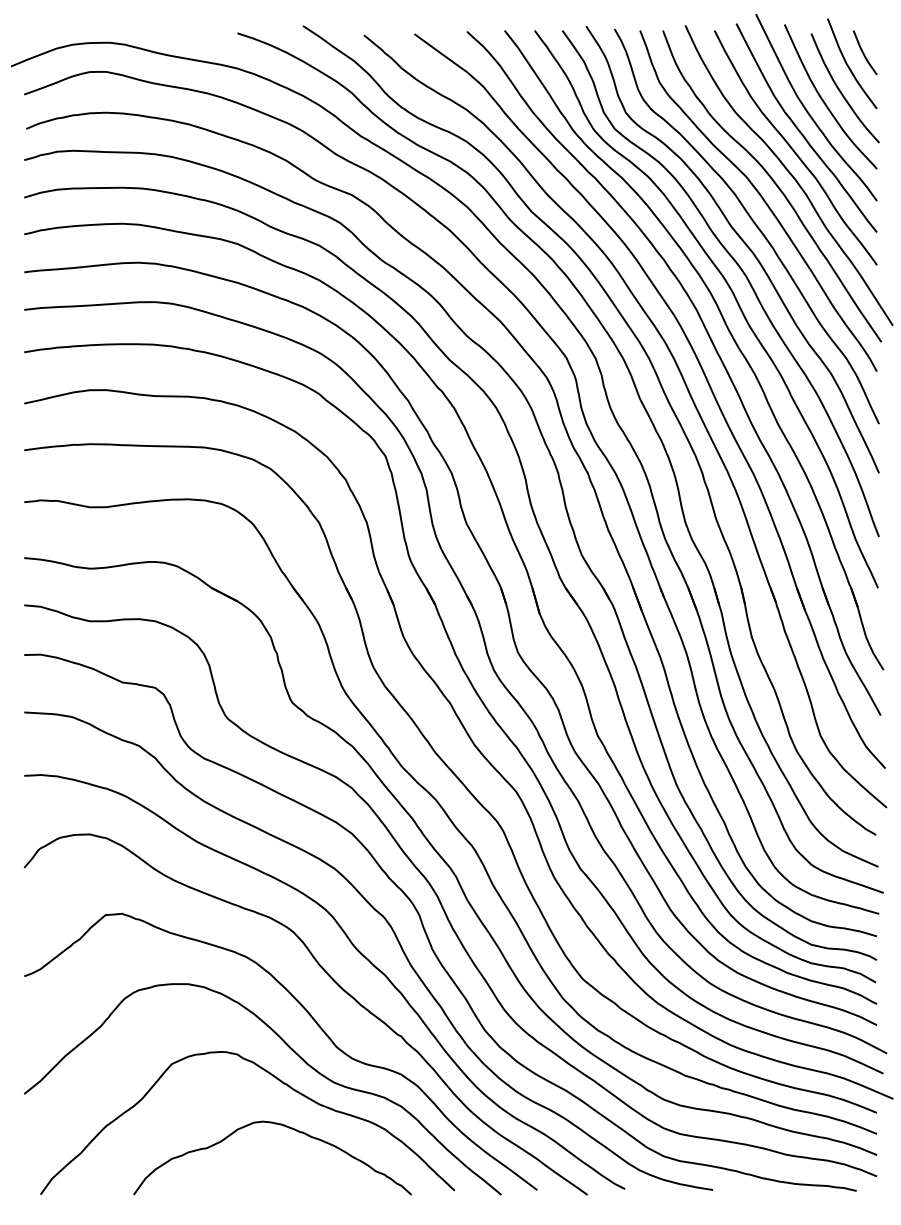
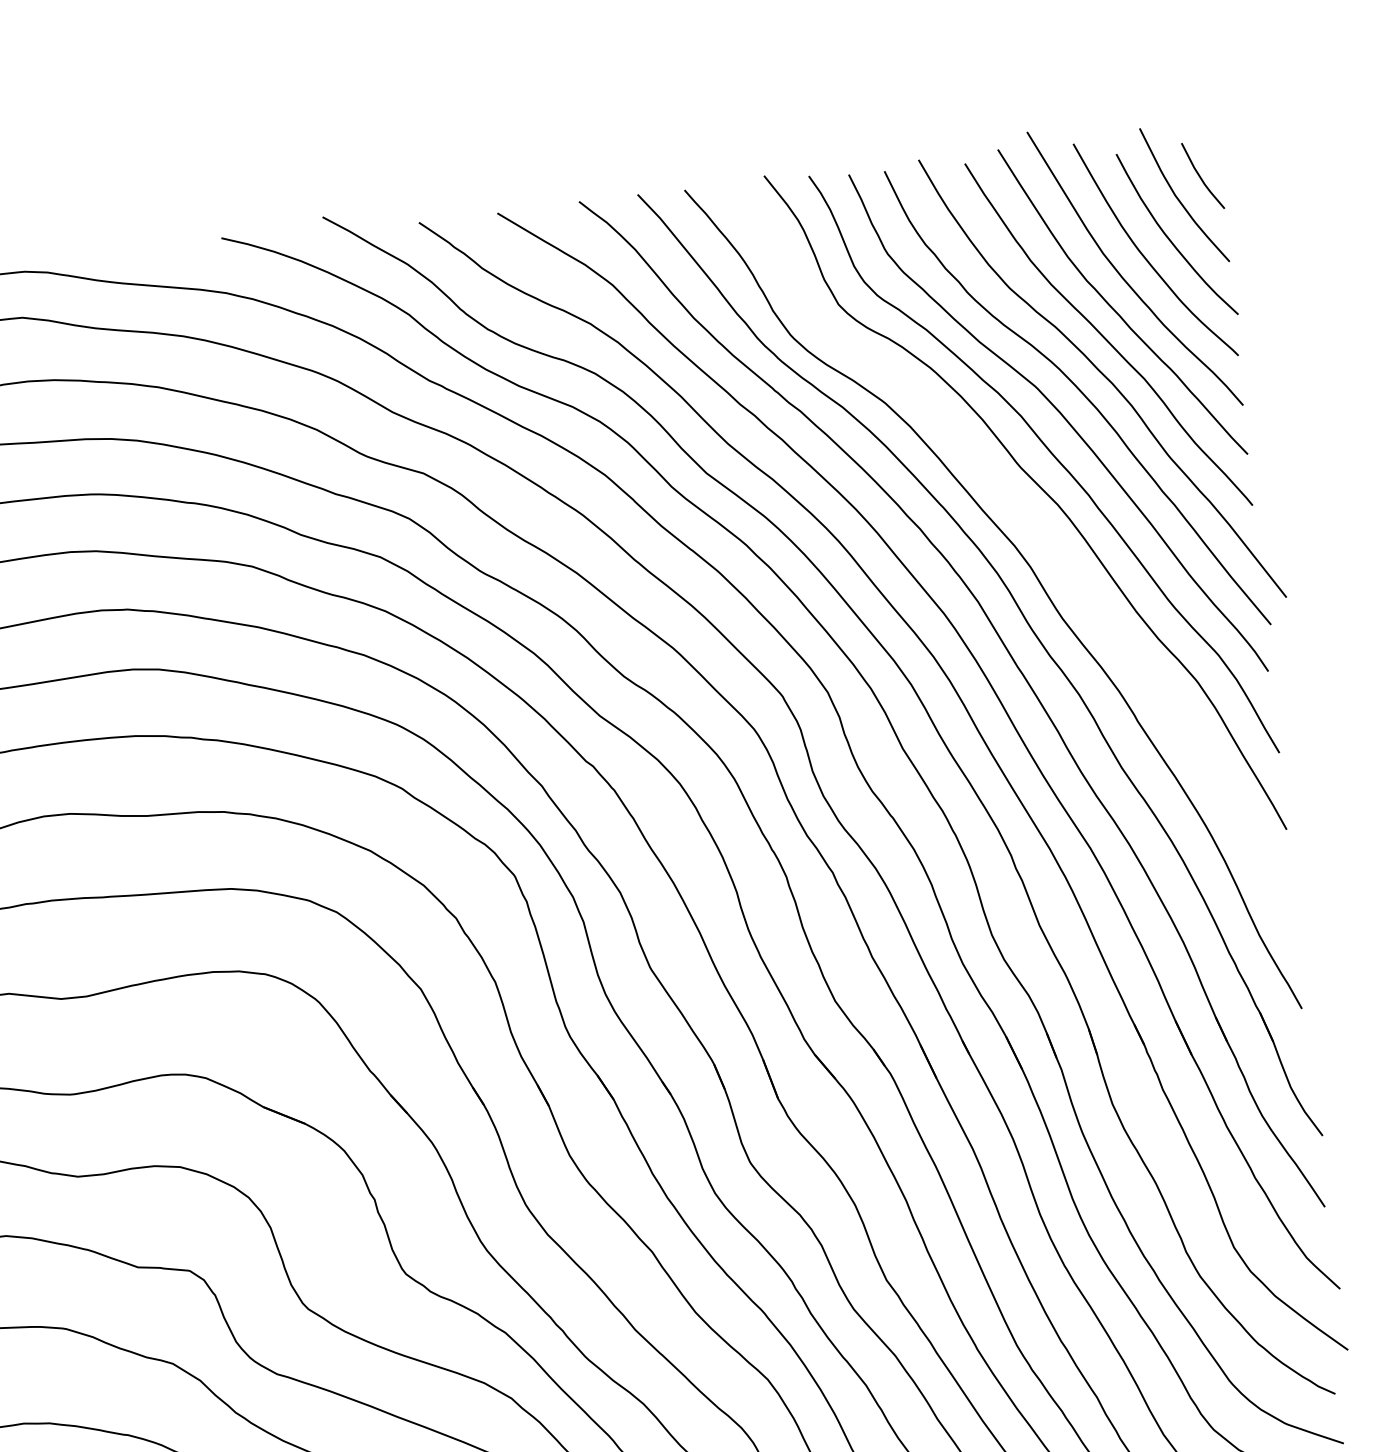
curve: (738, 267) -> (1037, 529), removed

